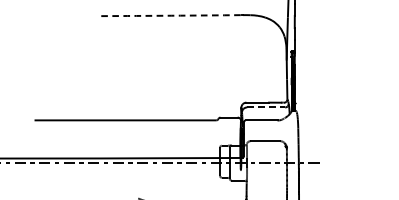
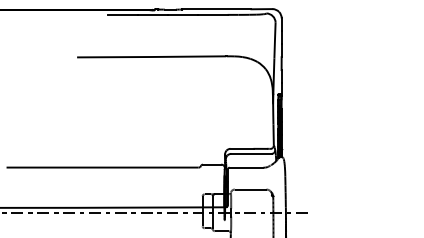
arc: (171, 15) -> (151, 56), dashed -> solid
line: (266, 107) -> (251, 153), dashed -> solid

